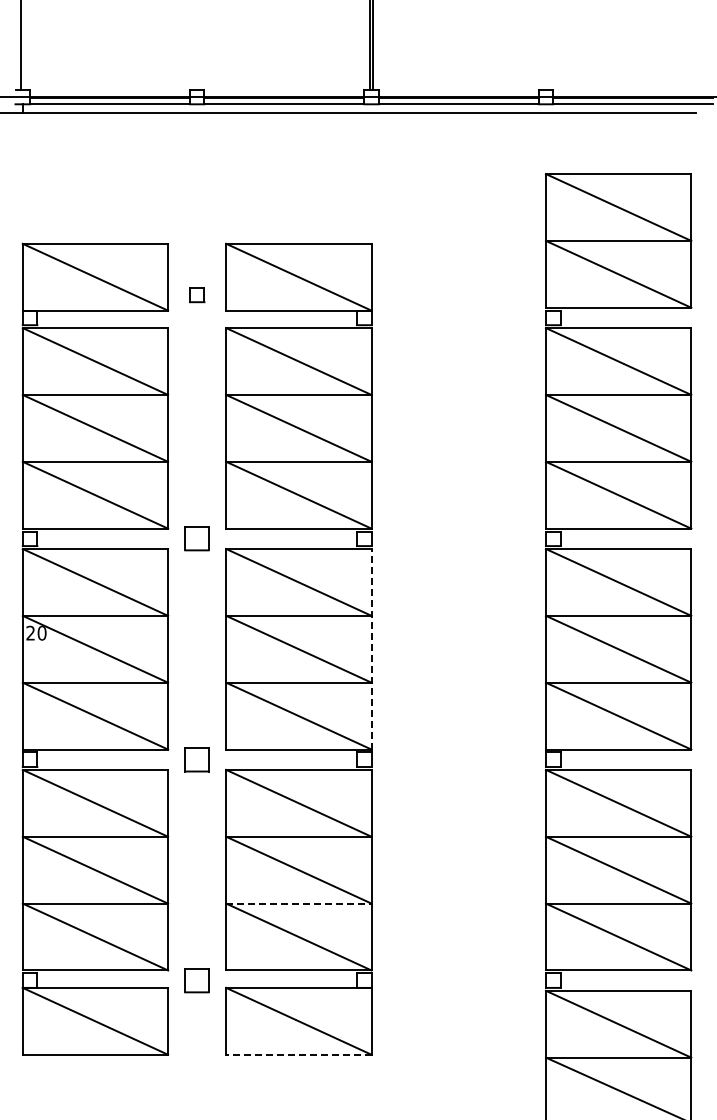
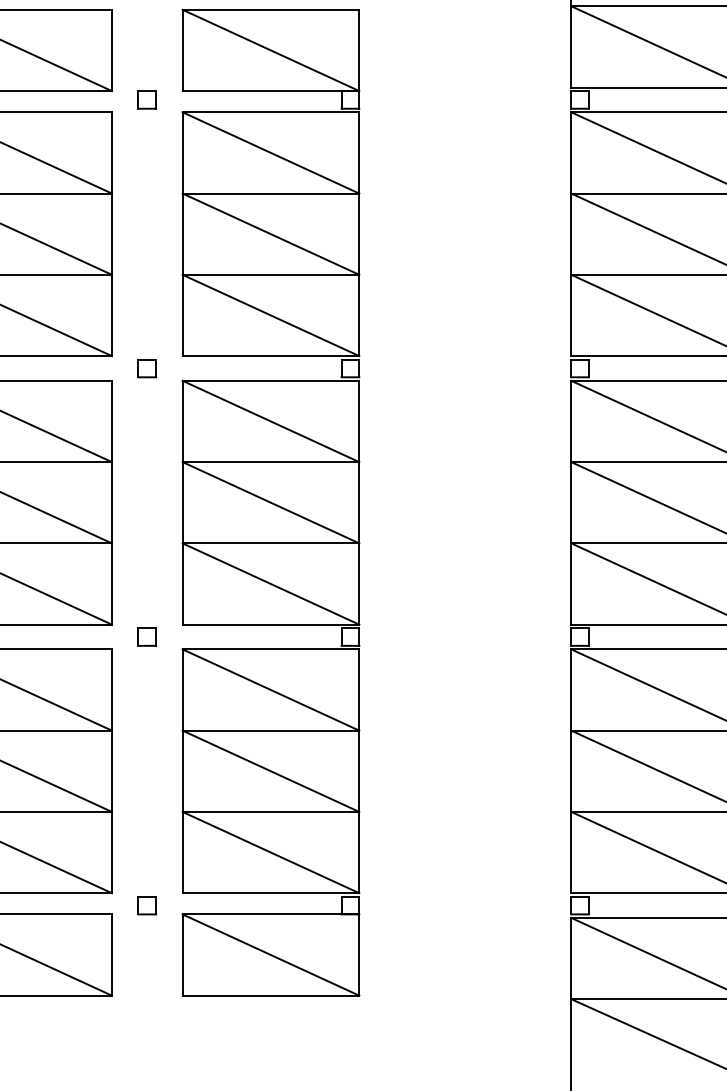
part: (197, 295) -> (147, 100), moved
part: (197, 538) -> (147, 368), size x0.62
line: (371, 648) -> (359, 501), dashed -> solid
part: (197, 759) -> (147, 636), size x0.62
line: (298, 903) -> (270, 811), dashed -> solid
part: (197, 980) -> (147, 905), size x0.62
line: (298, 1054) -> (270, 995), dashed -> solid

